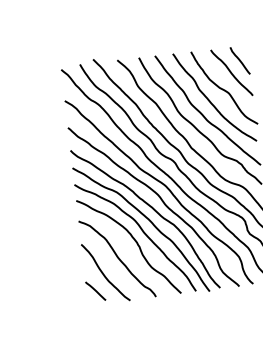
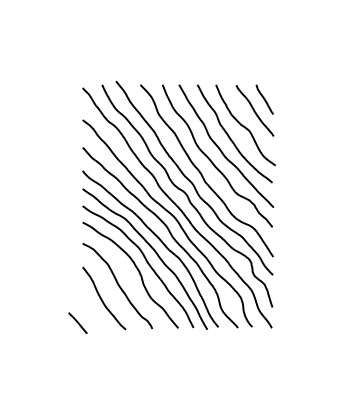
line: (95, 291) -> (77, 323), moved

